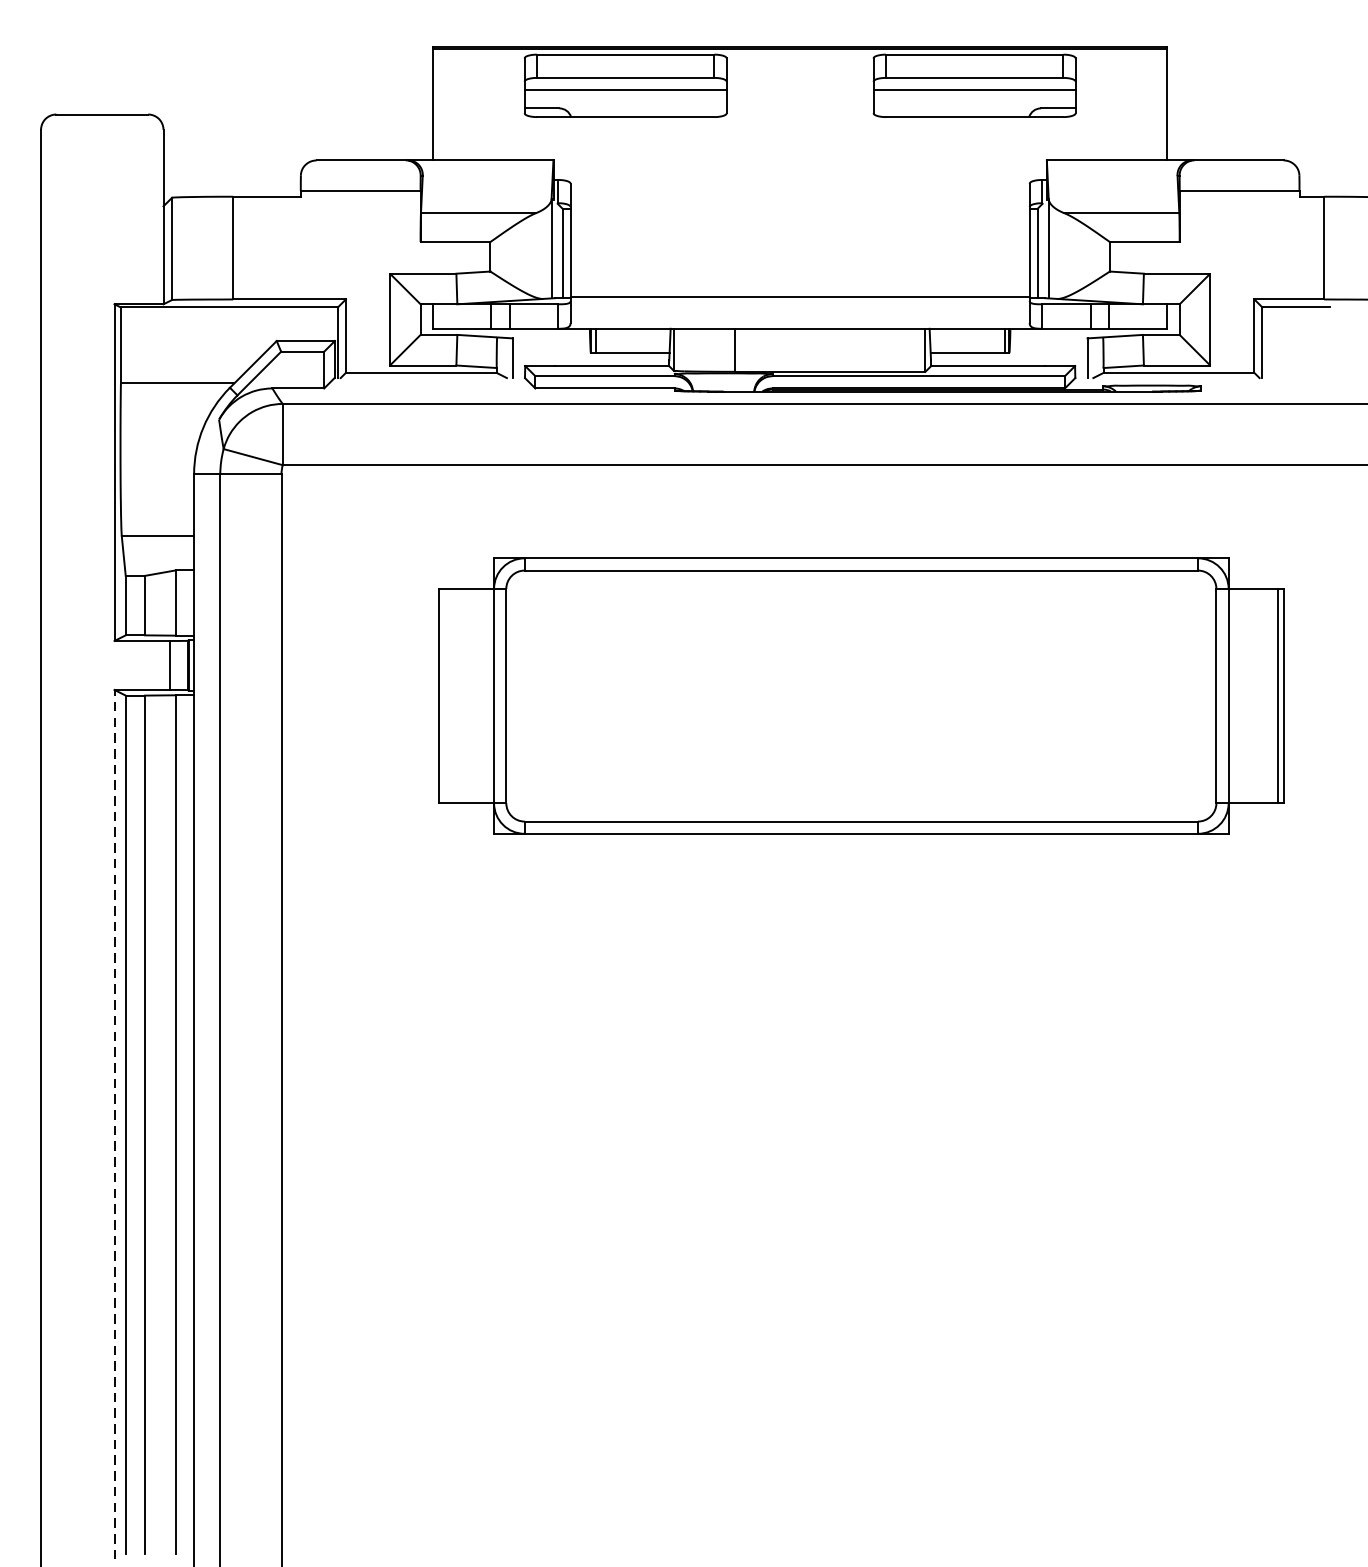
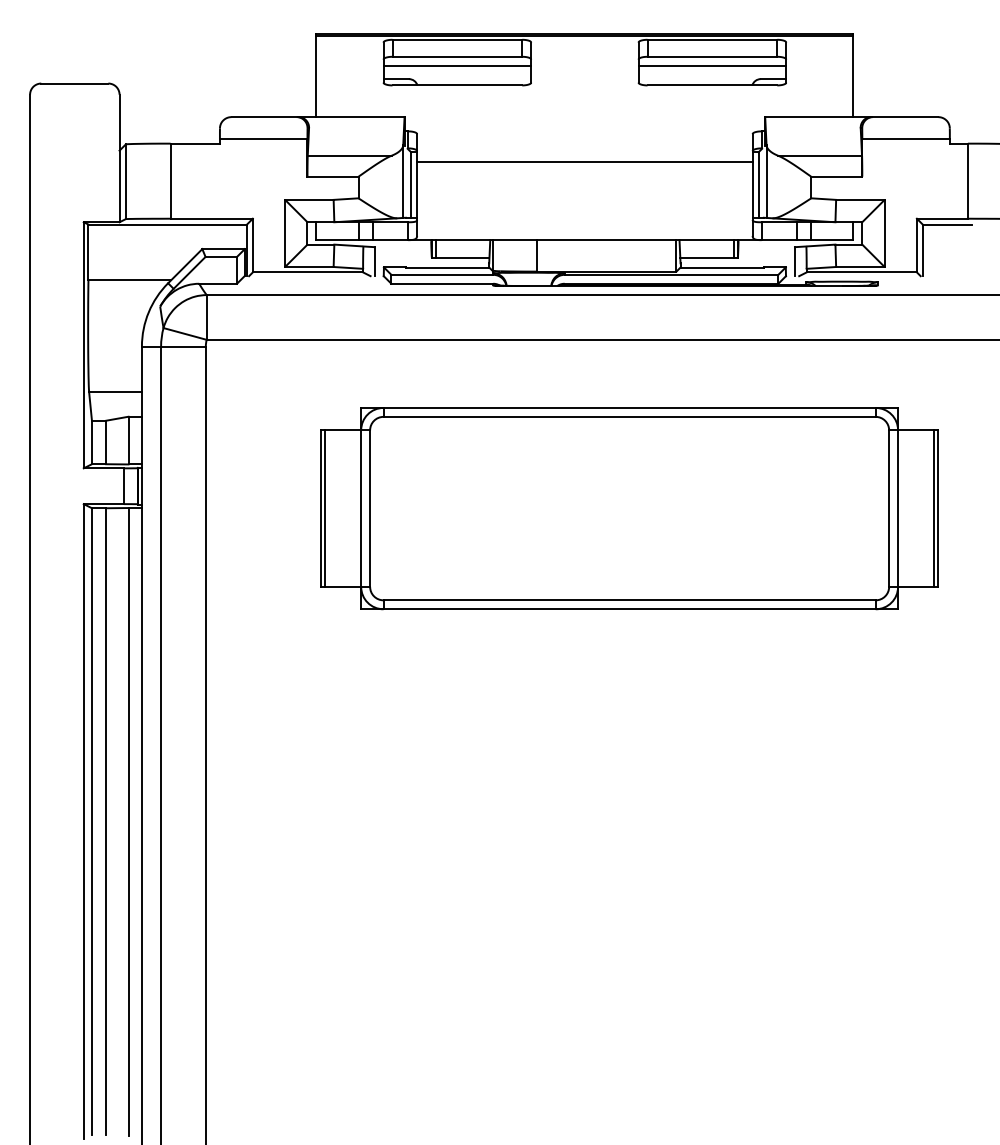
line: (799, 296) -> (584, 161), moved
line: (445, 695) -> (325, 508), added
line: (114, 1124) -> (83, 821), dashed -> solid

